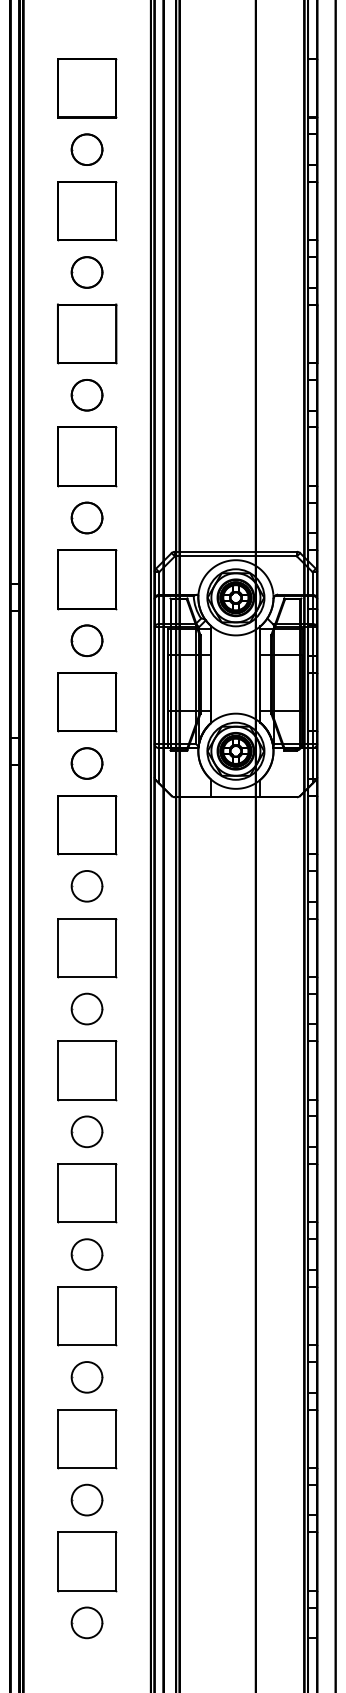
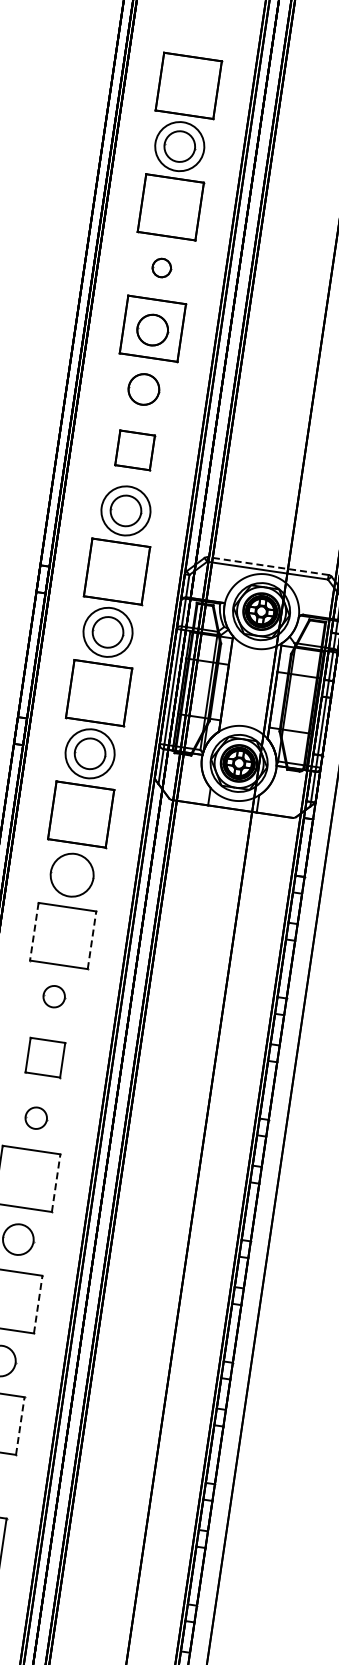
circle: (86, 149) -> (179, 146), size x1.6
part: (86, 272) -> (161, 267), size x0.6
part: (86, 335) -> (152, 330), added
part: (87, 456) -> (135, 450), size x0.6
circle: (86, 517) -> (125, 510), size x1.6
line: (235, 551) -> (267, 565), solid -> dashed
circle: (86, 640) -> (107, 632), size x1.6
circle: (86, 763) -> (89, 753), size x1.6
part: (86, 886) -> (71, 875), size x1.4
line: (116, 947) -> (92, 940), solid -> dashed
line: (57, 948) -> (33, 932), solid -> dashed
part: (86, 1008) -> (53, 996), size x0.7
part: (87, 1070) -> (45, 1057), size x0.6
part: (86, 1131) -> (35, 1117), size x0.7
line: (116, 1192) -> (56, 1182), solid -> dashed
line: (116, 1315) -> (38, 1304), solid -> dashed
line: (116, 1438) -> (20, 1425), solid -> dashed

